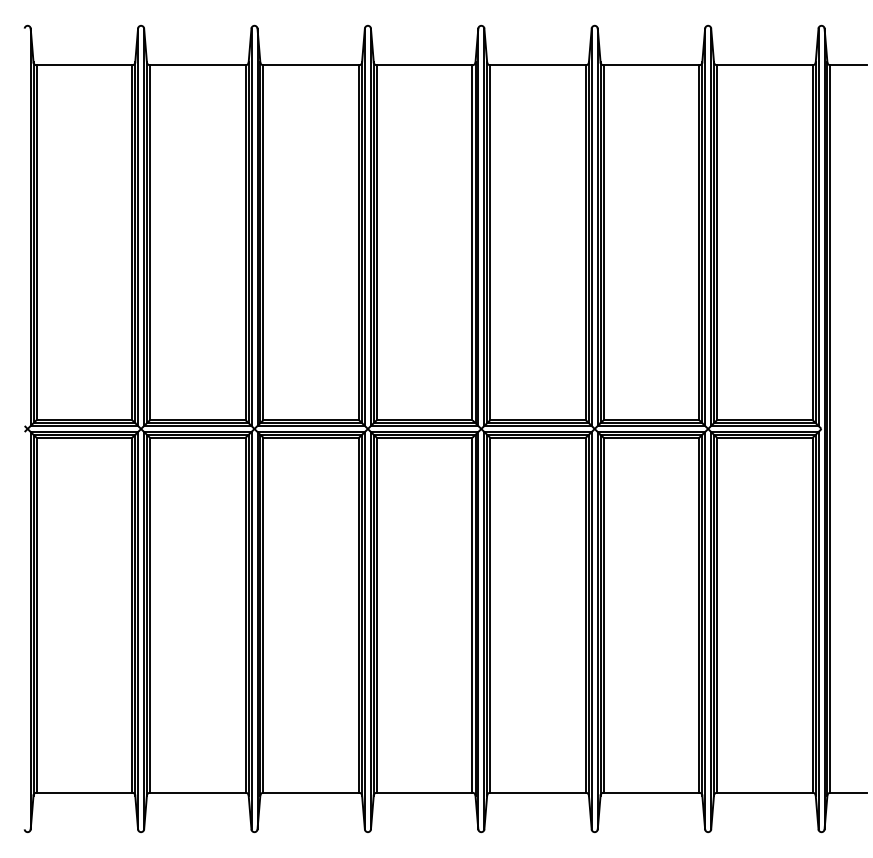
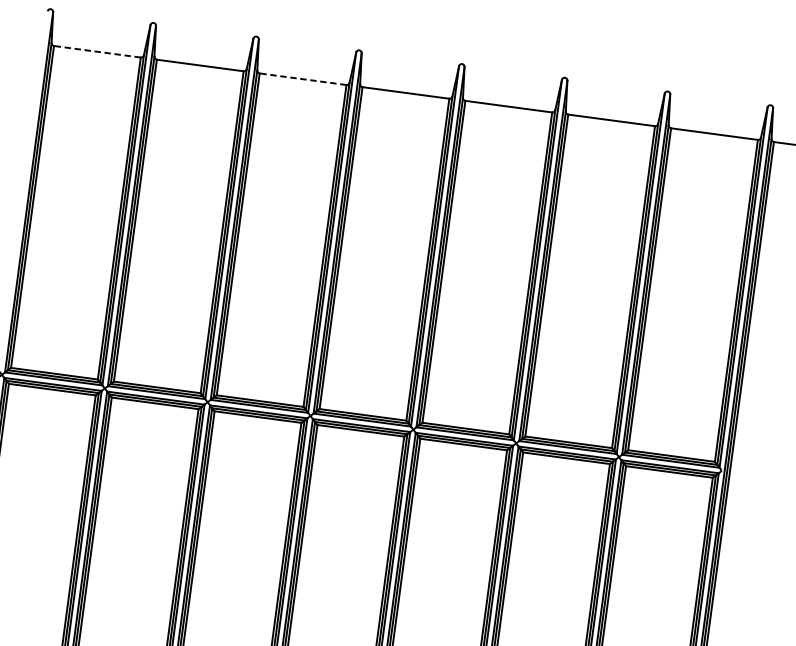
line: (84, 65) -> (97, 52), solid -> dashed
line: (311, 65) -> (303, 79), solid -> dashed

